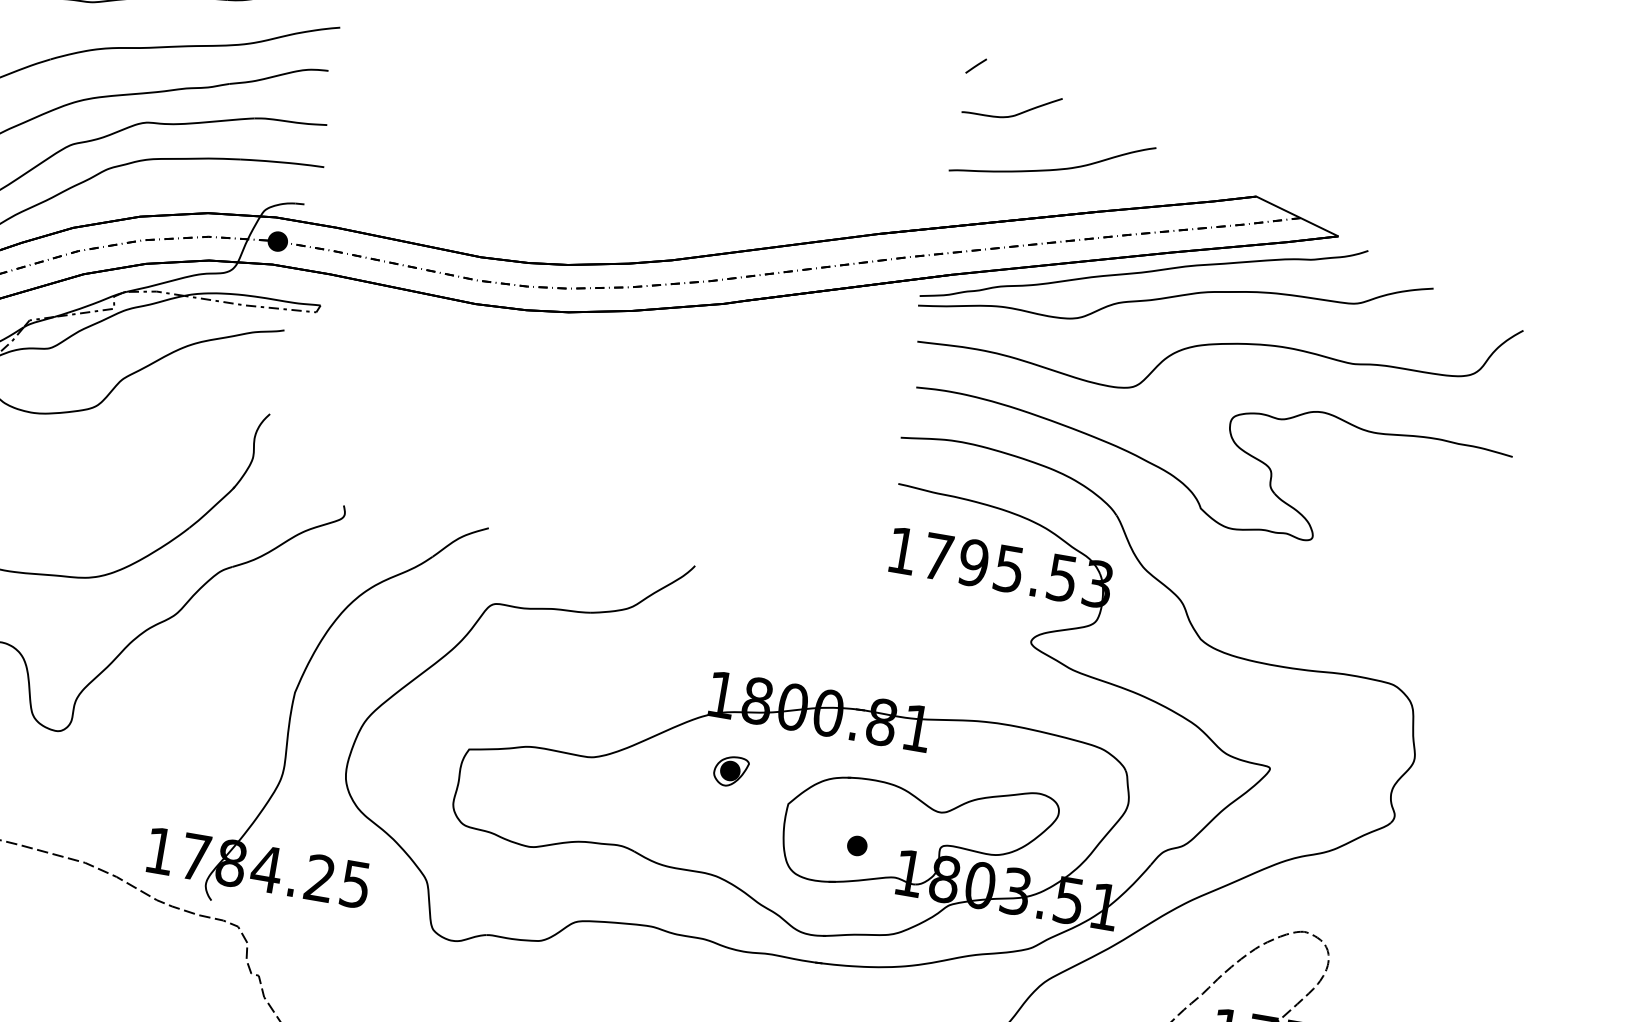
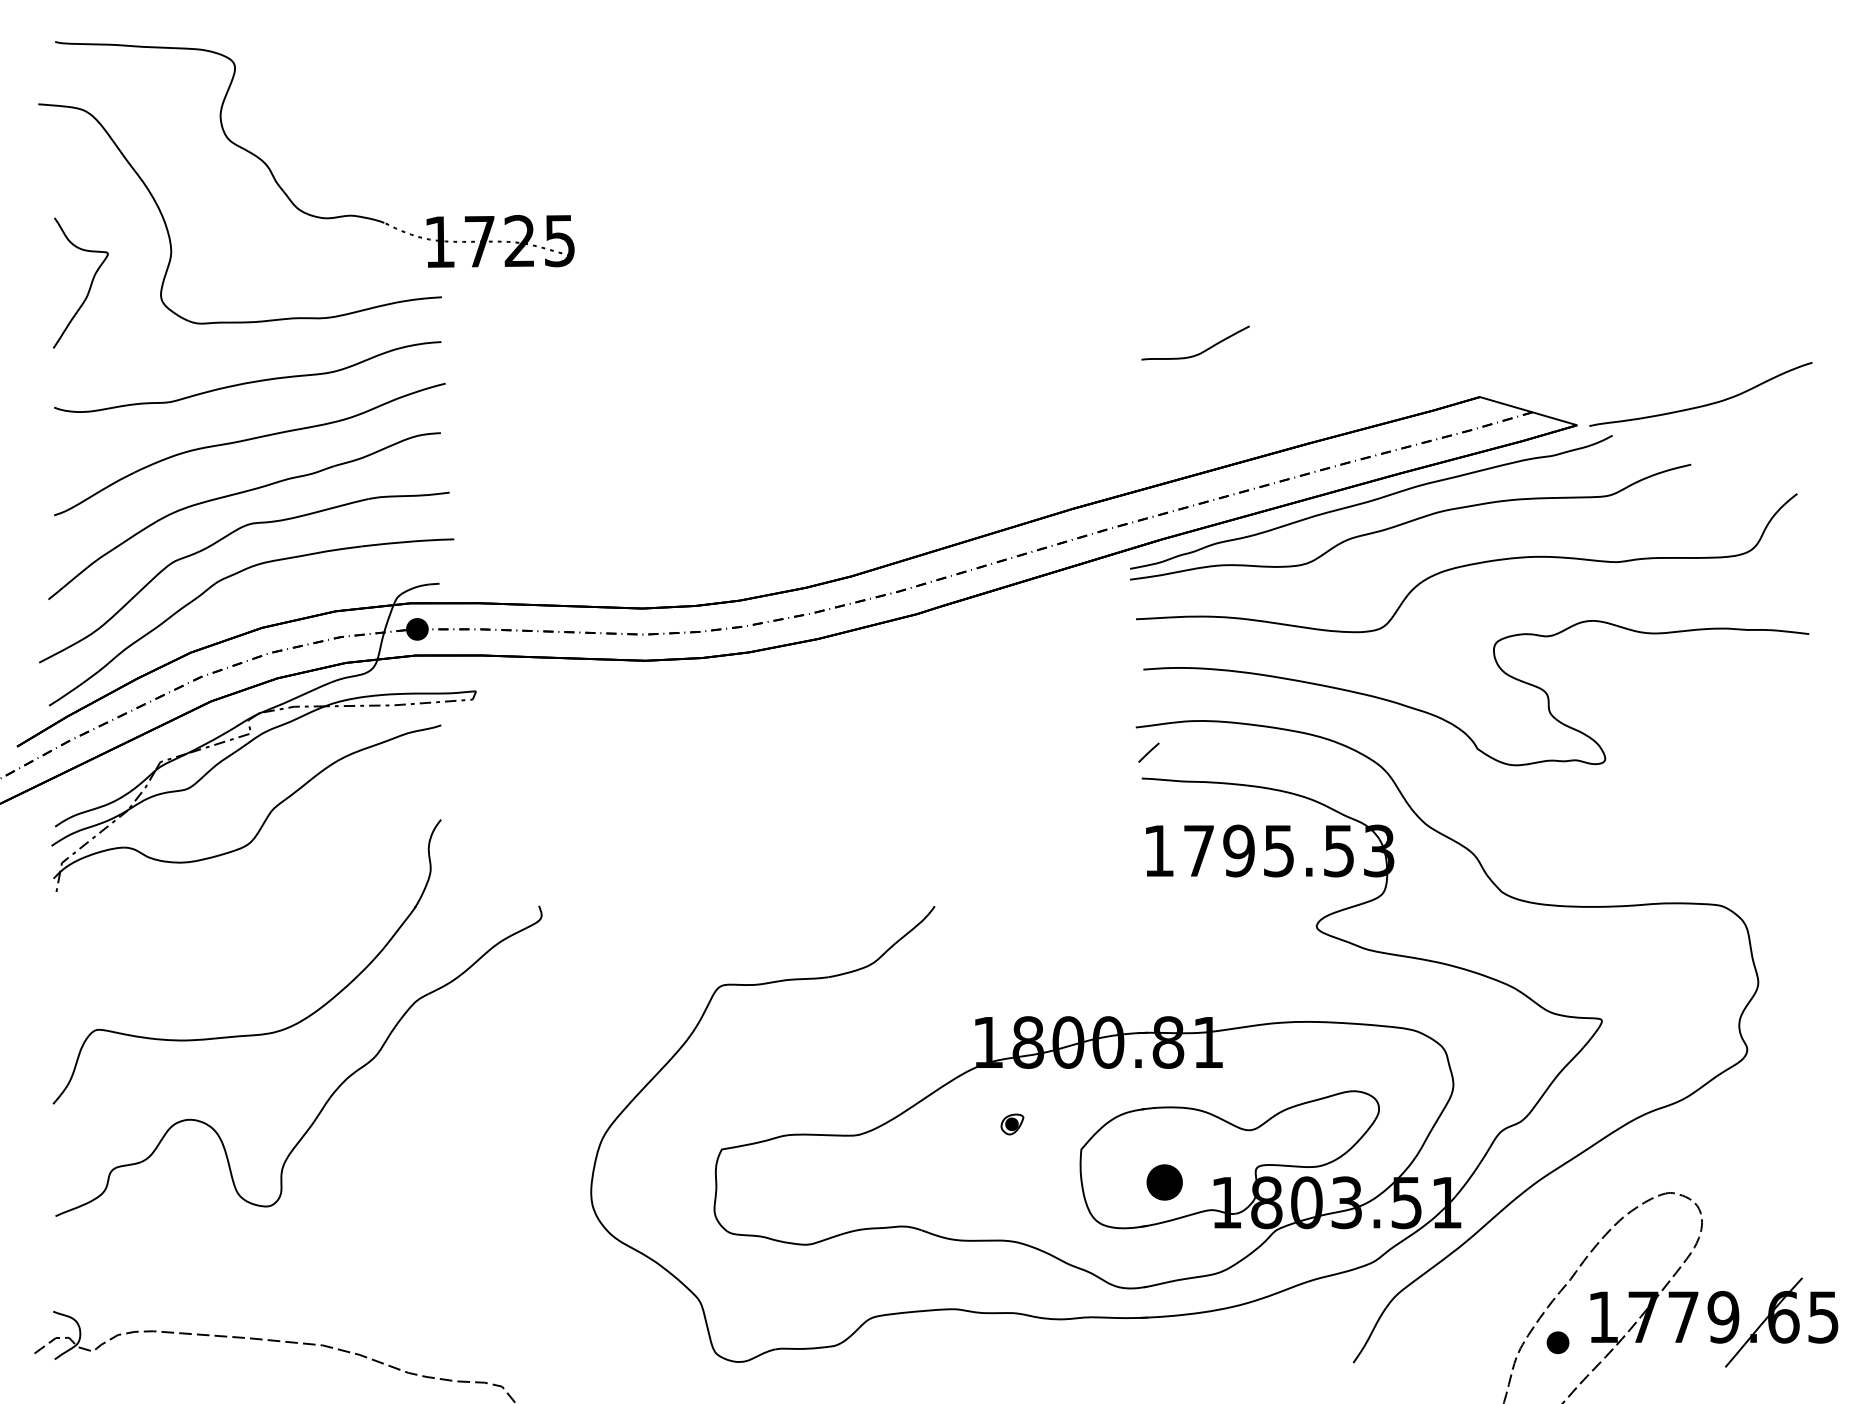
line: (975, 65) -> (1148, 752), moved
curve: (1054, 168) -> (1704, 404), moved
part: (294, 699) -> (521, 1127), removed
part: (731, 771) -> (1012, 1124), size x0.6
part: (857, 845) -> (1164, 1182), size x1.6

